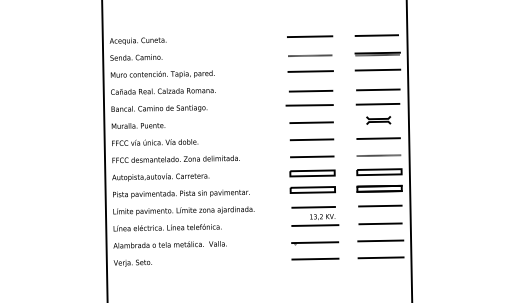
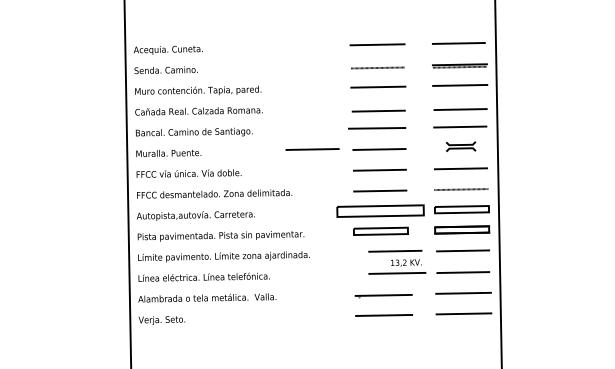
line: (256, 122) -> (312, 149), added
part: (312, 173) -> (380, 211), size x1.6
part: (315, 216) -> (397, 262), moved

